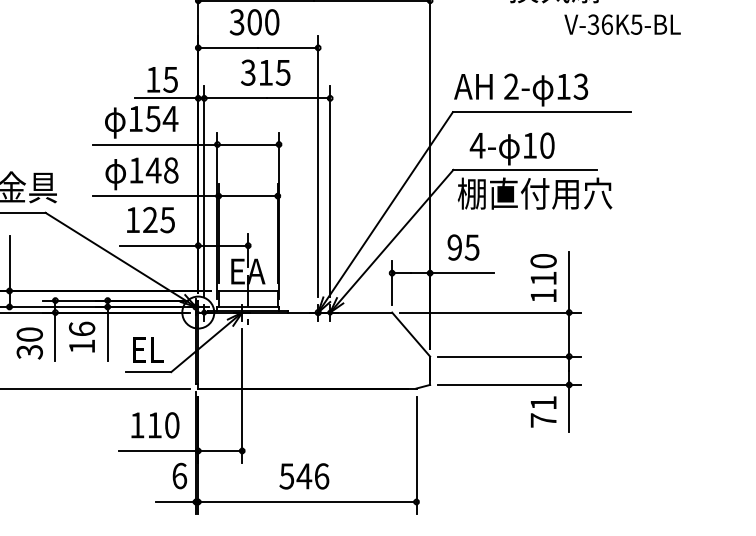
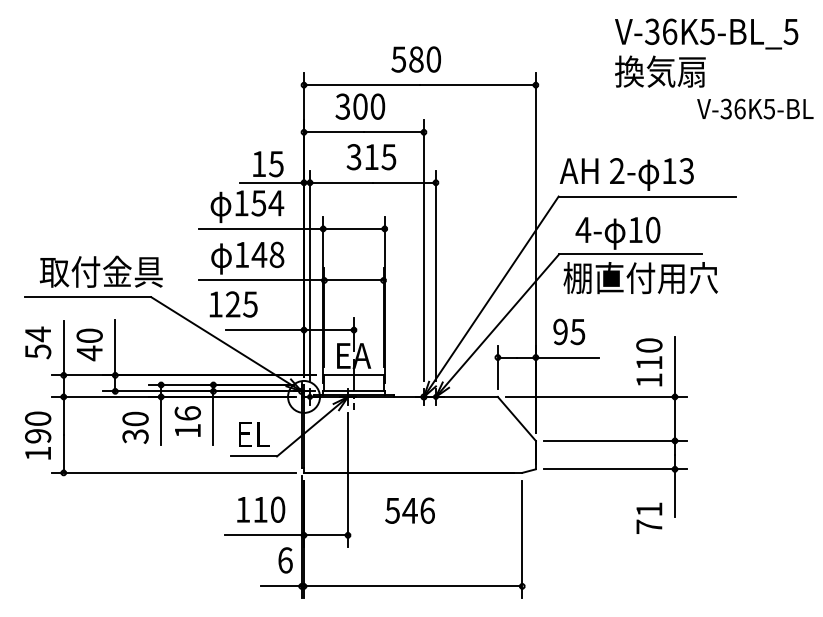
text: (622, 24) -> (755, 108), moved
text: (150, 220) -> (233, 304), moved
text: (543, 411) -> (649, 517), moved
text: (303, 476) -> (409, 510), moved

